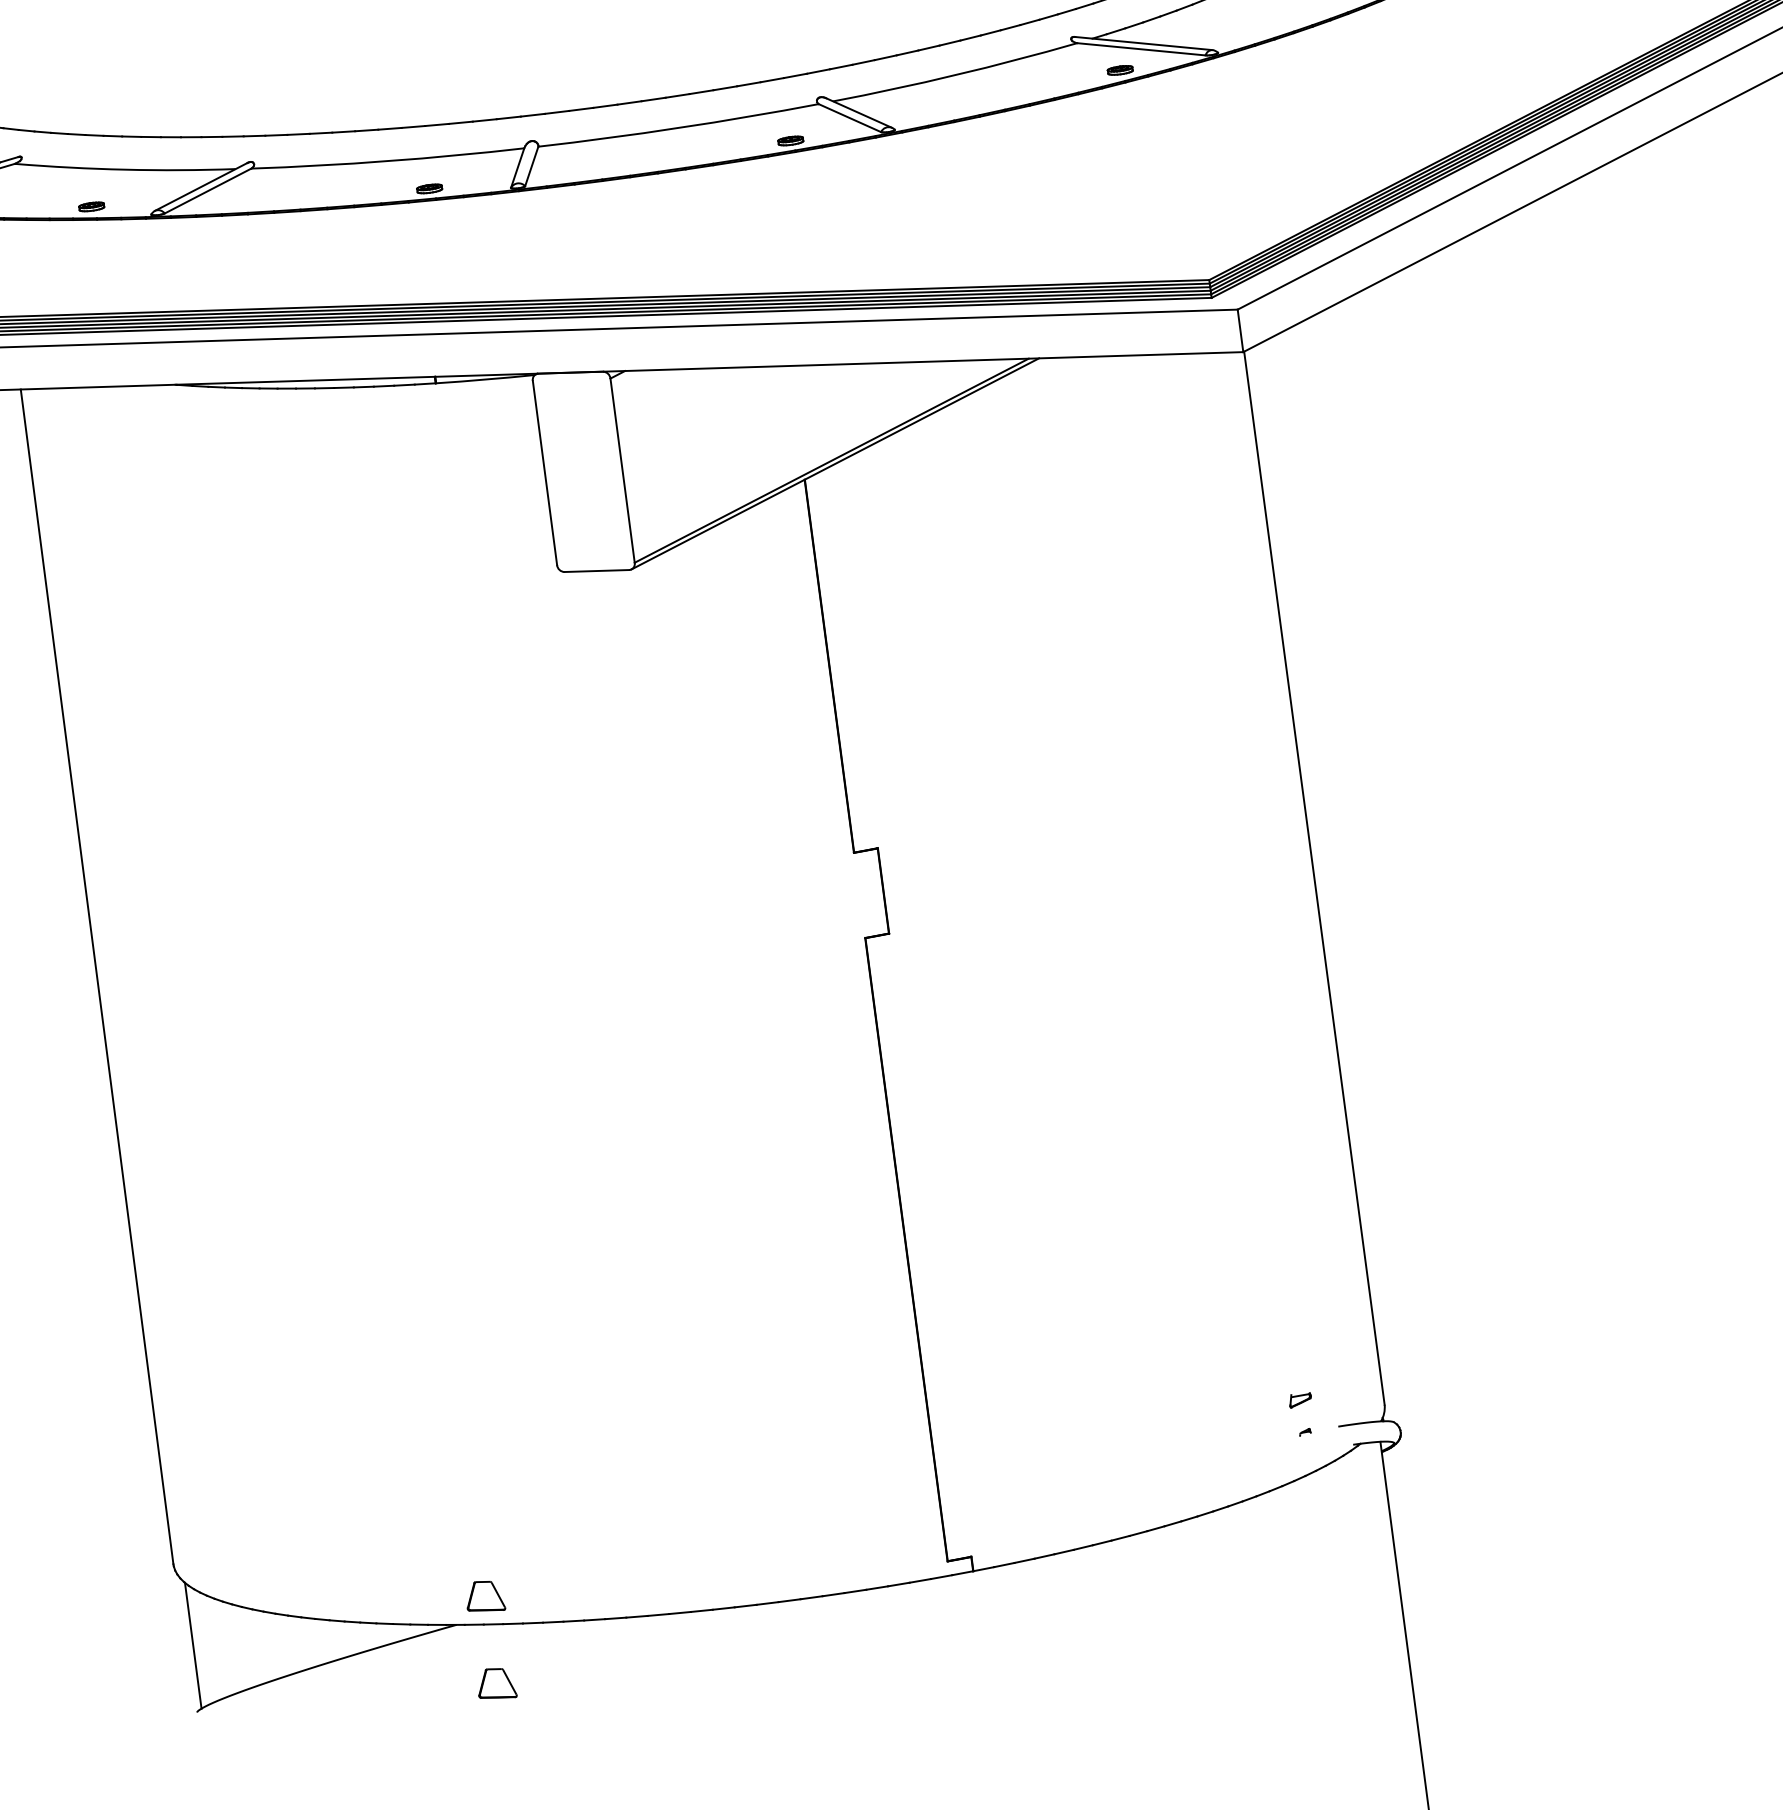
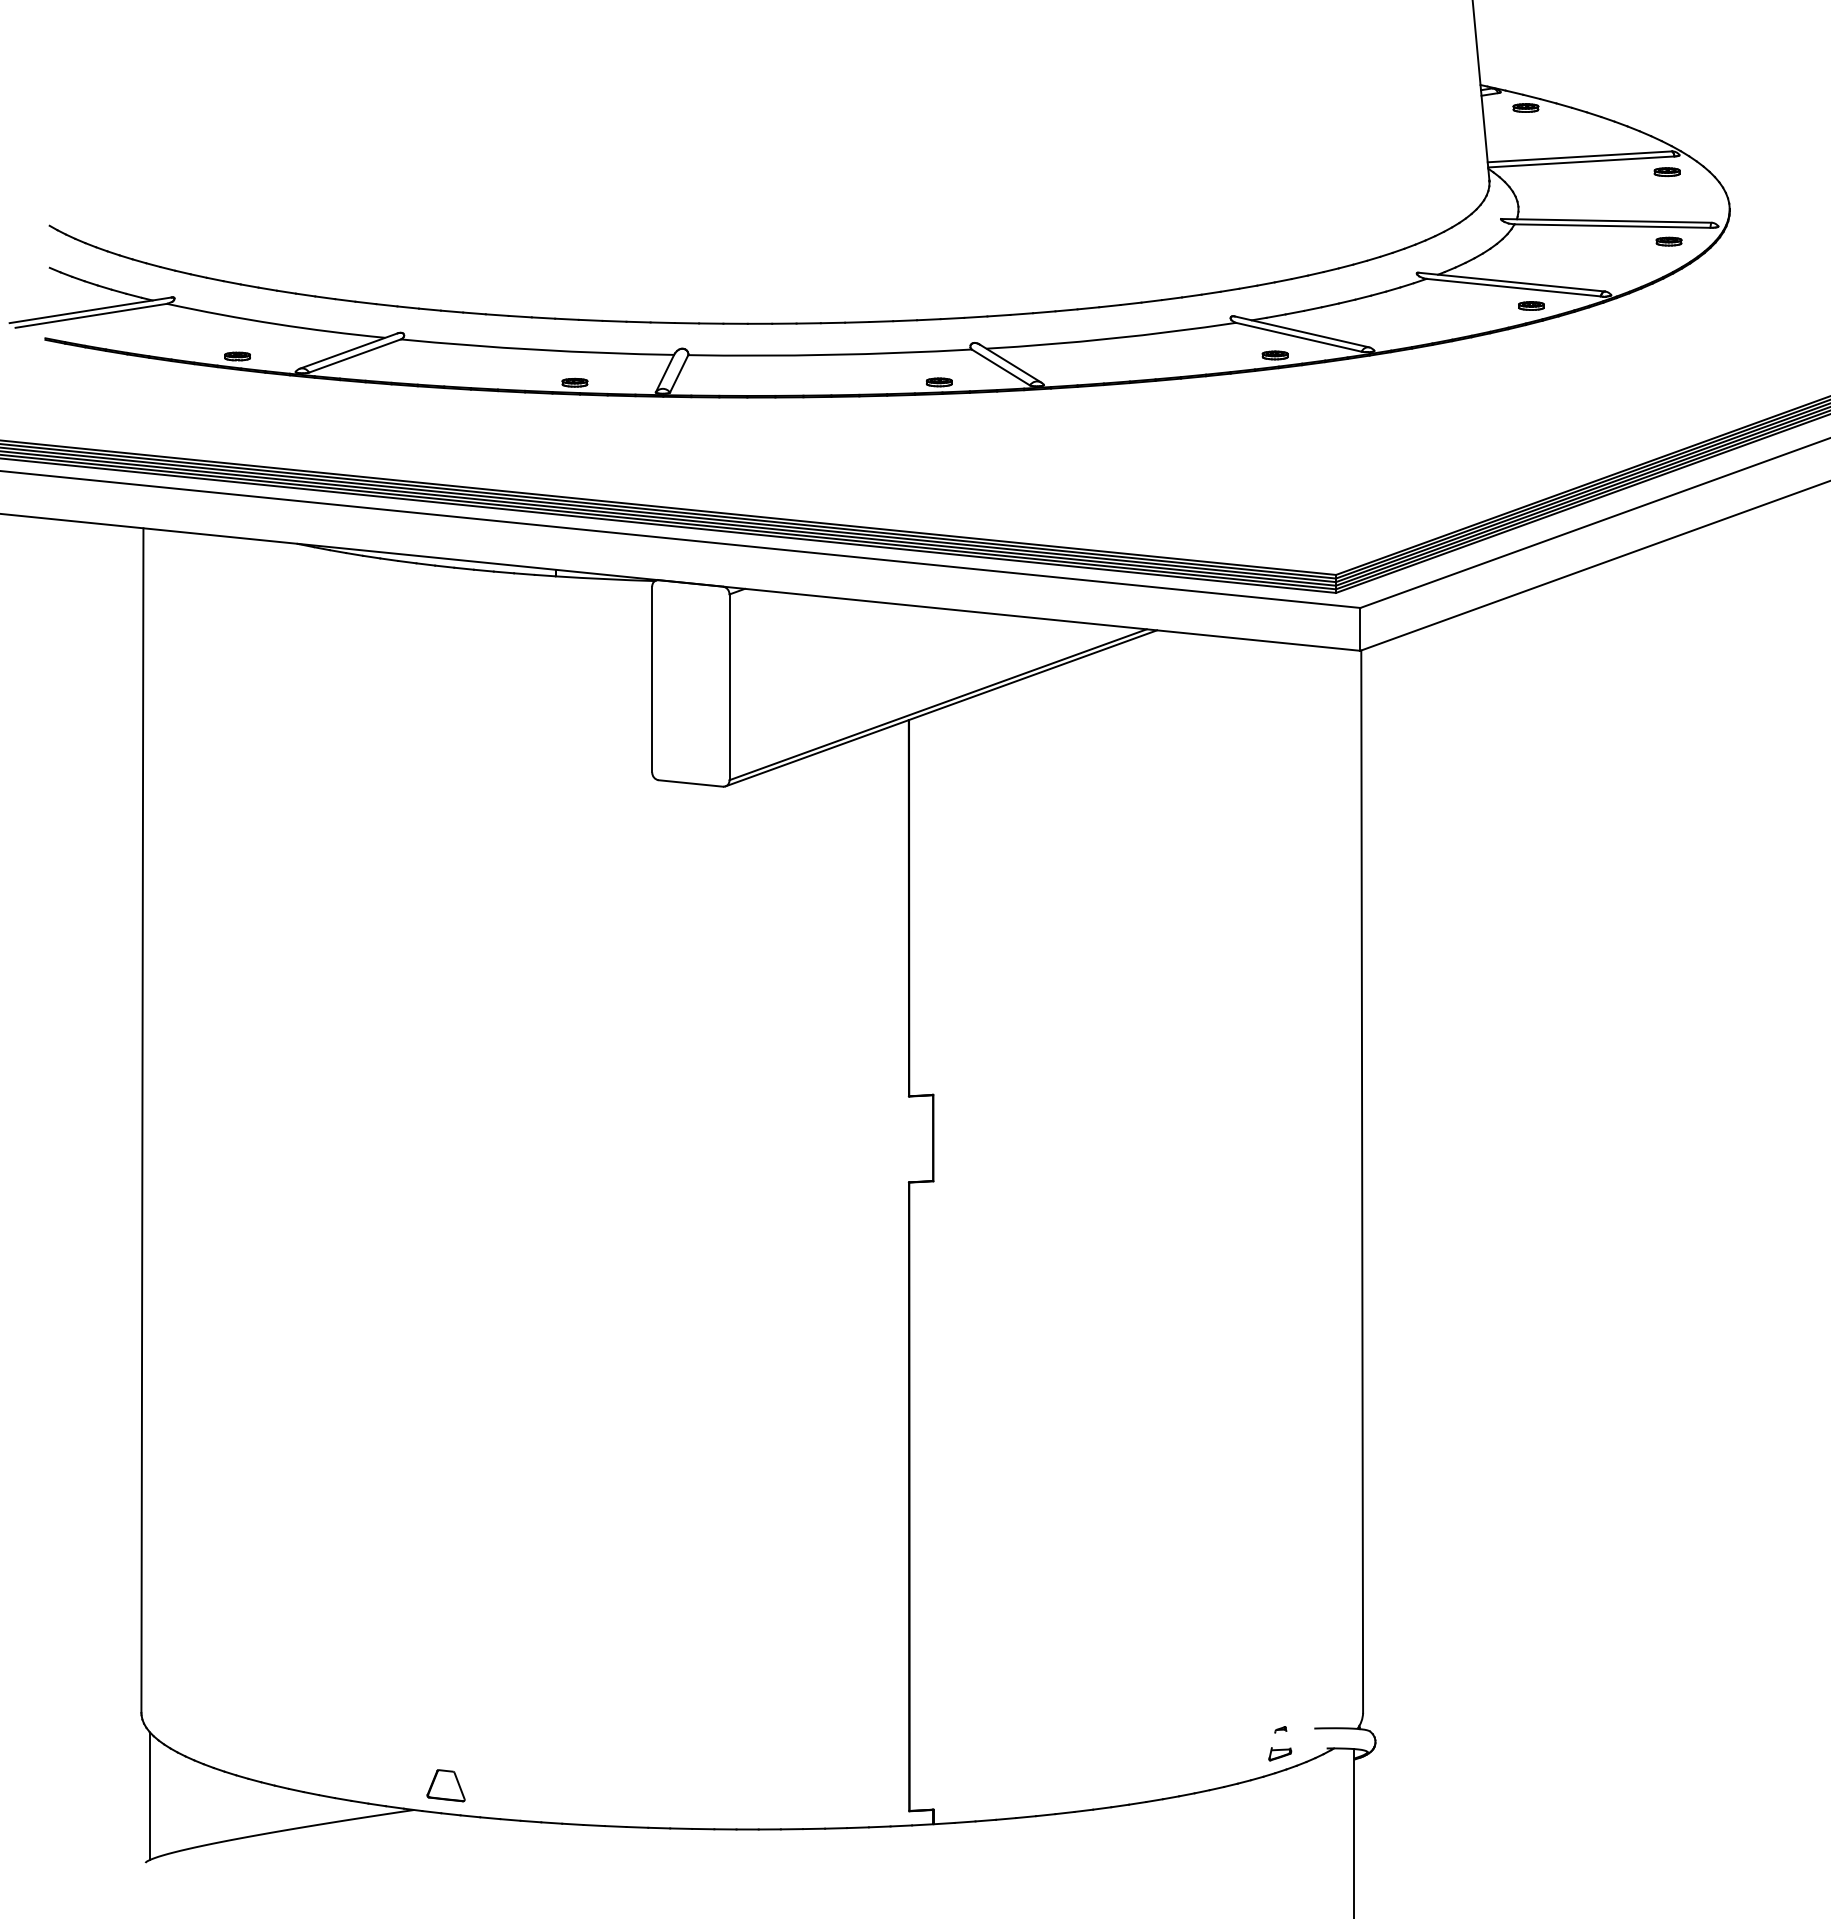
part: (1300, 1400) -> (1280, 1754), moved
part: (495, 1683) -> (445, 1873), removed

